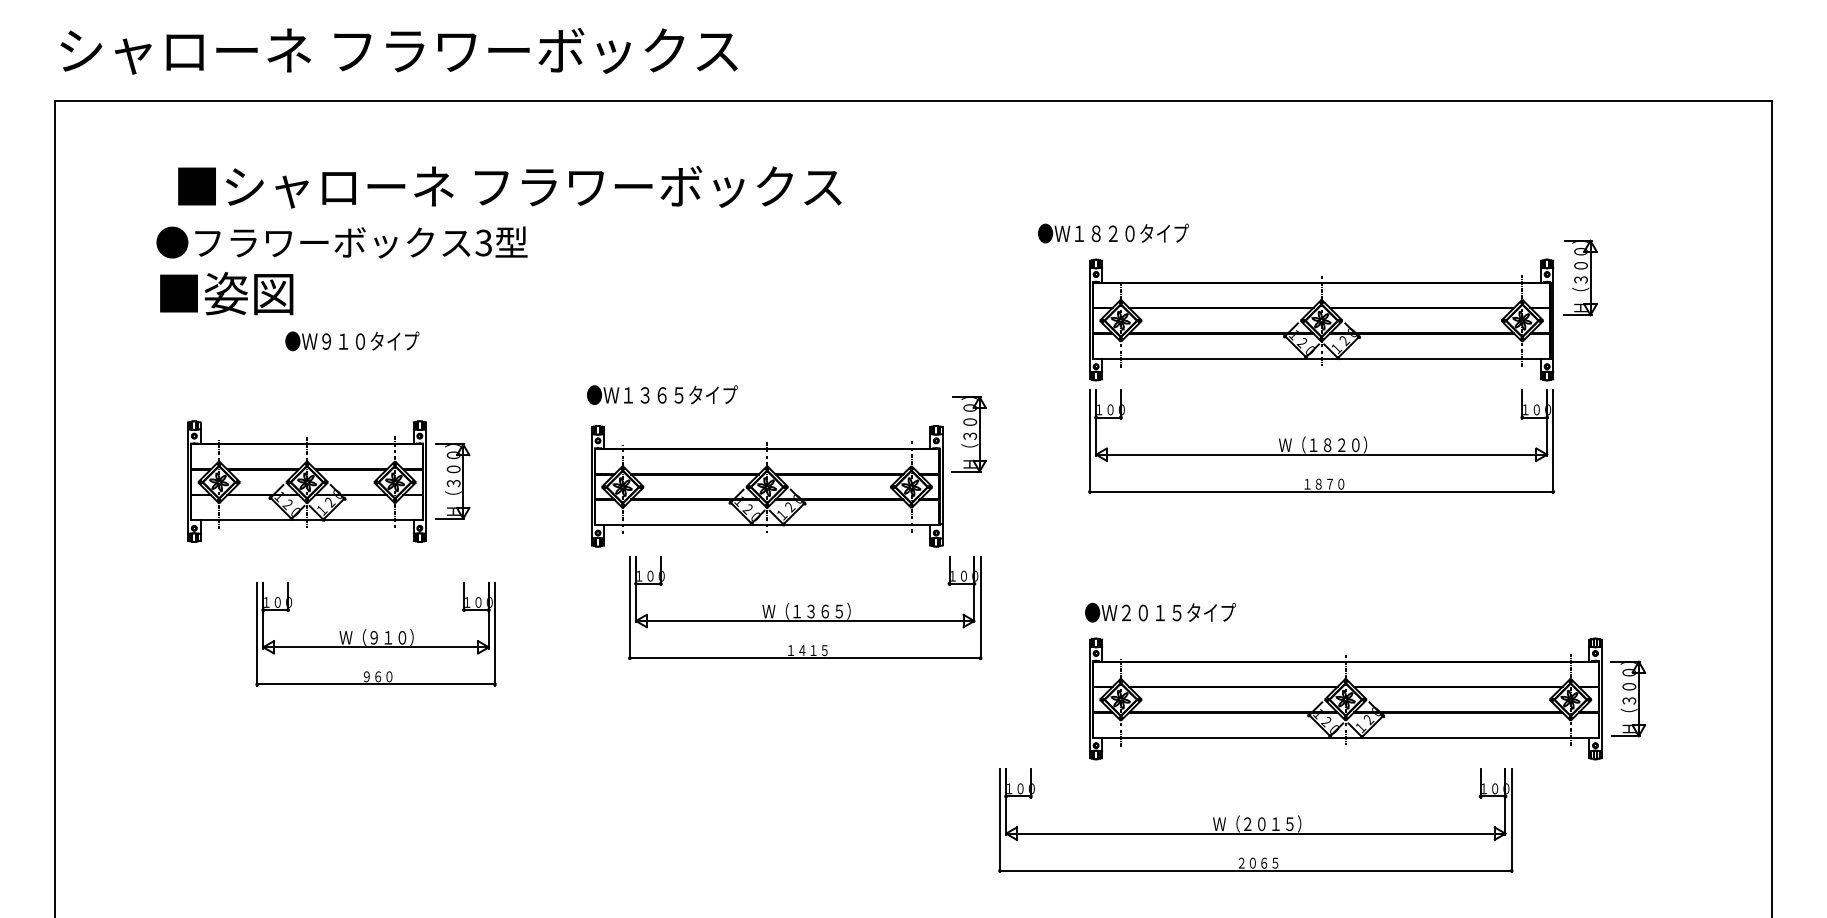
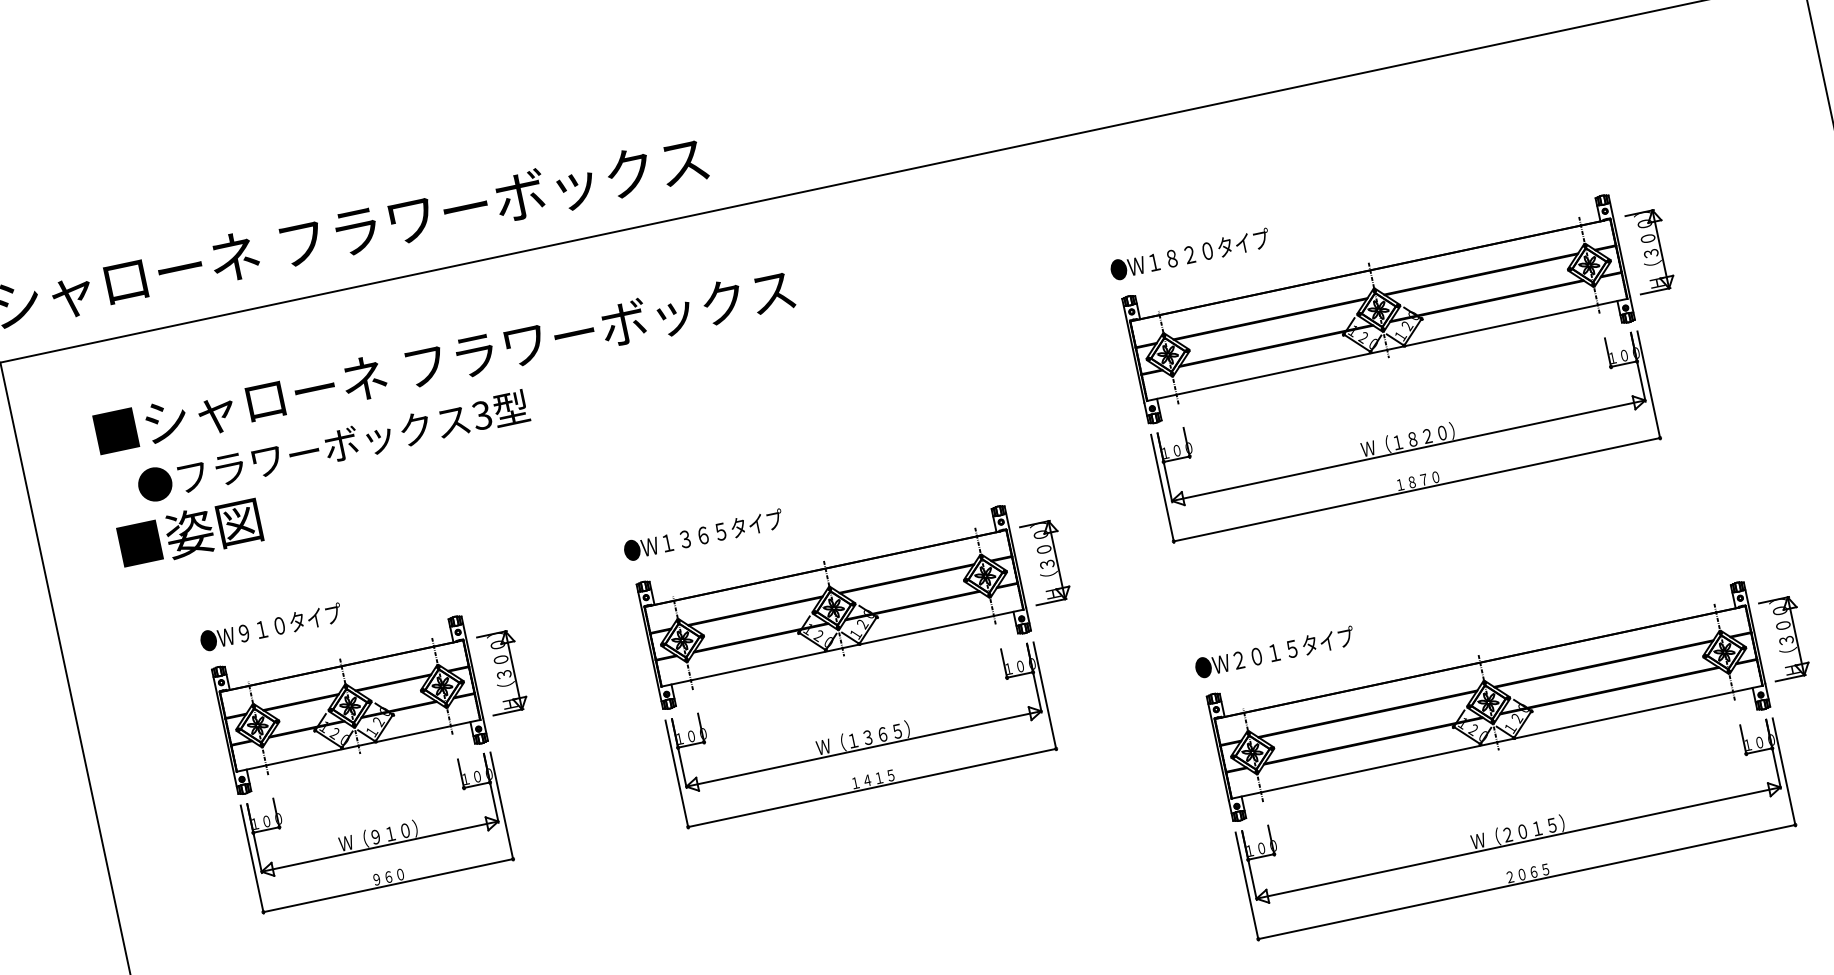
text: (509, 187) -> (444, 362), moved
text: (1113, 233) -> (1190, 254), moved
part: (1580, 277) -> (1650, 251), moved
text: (226, 293) -> (189, 532), moved
text: (352, 341) -> (271, 627), moved
part: (968, 434) -> (1045, 562), moved
part: (805, 607) -> (861, 734), moved
part: (375, 634) -> (376, 833), moved
part: (1255, 820) -> (1515, 829), moved

